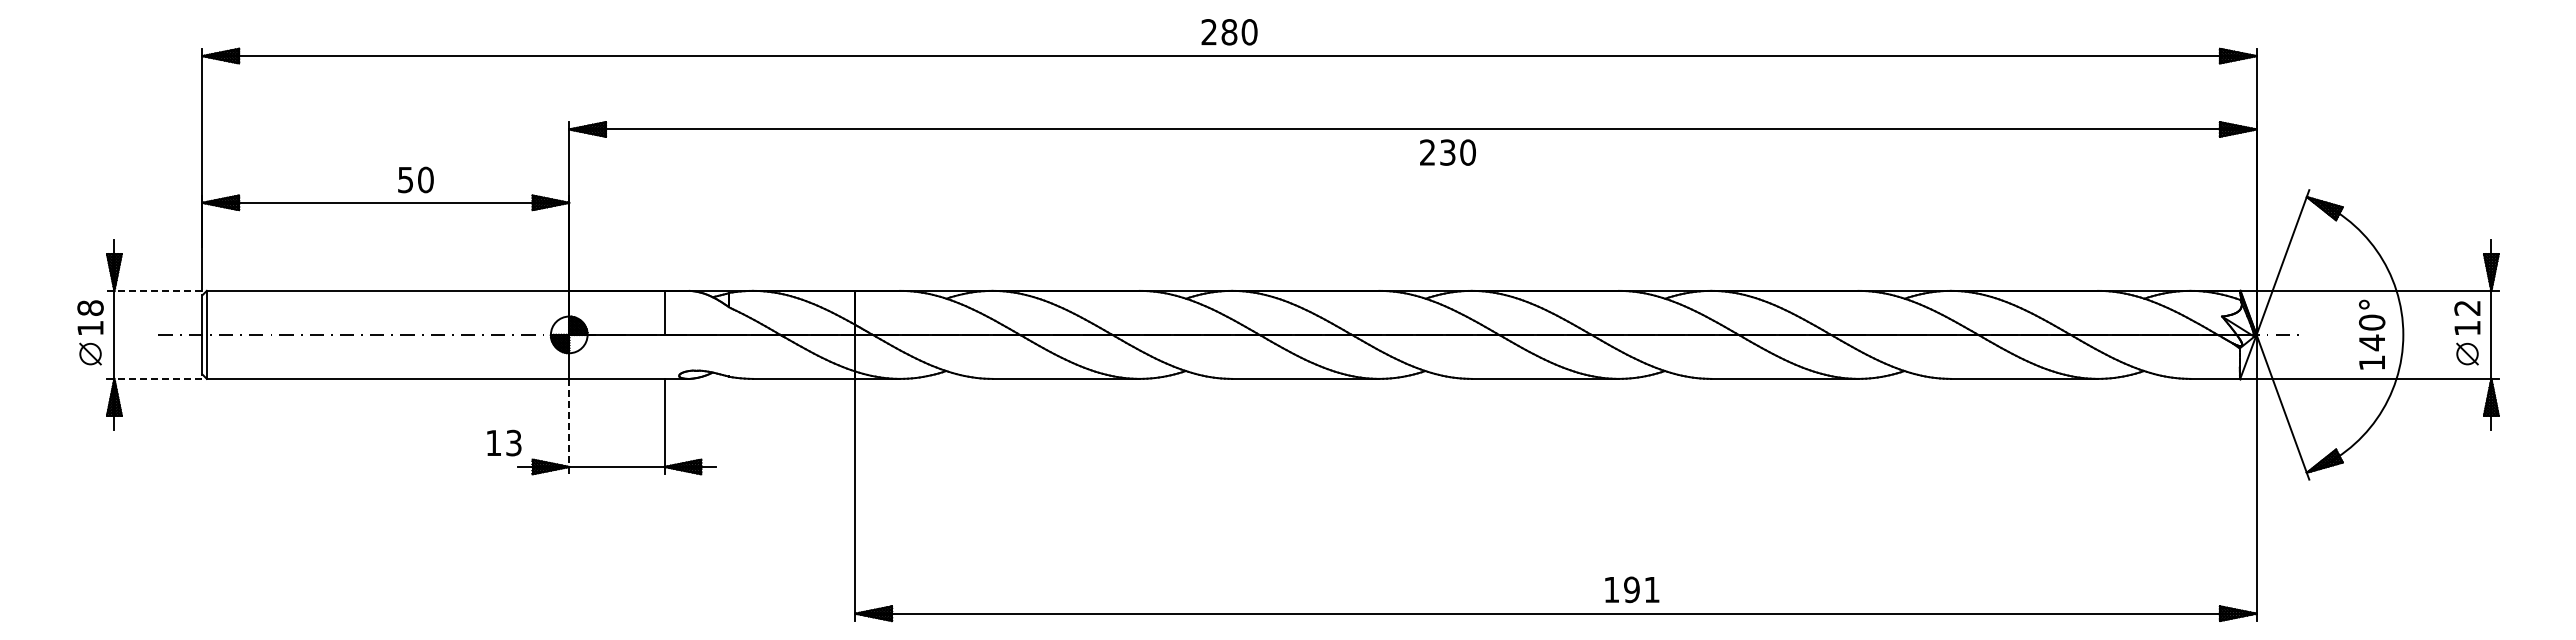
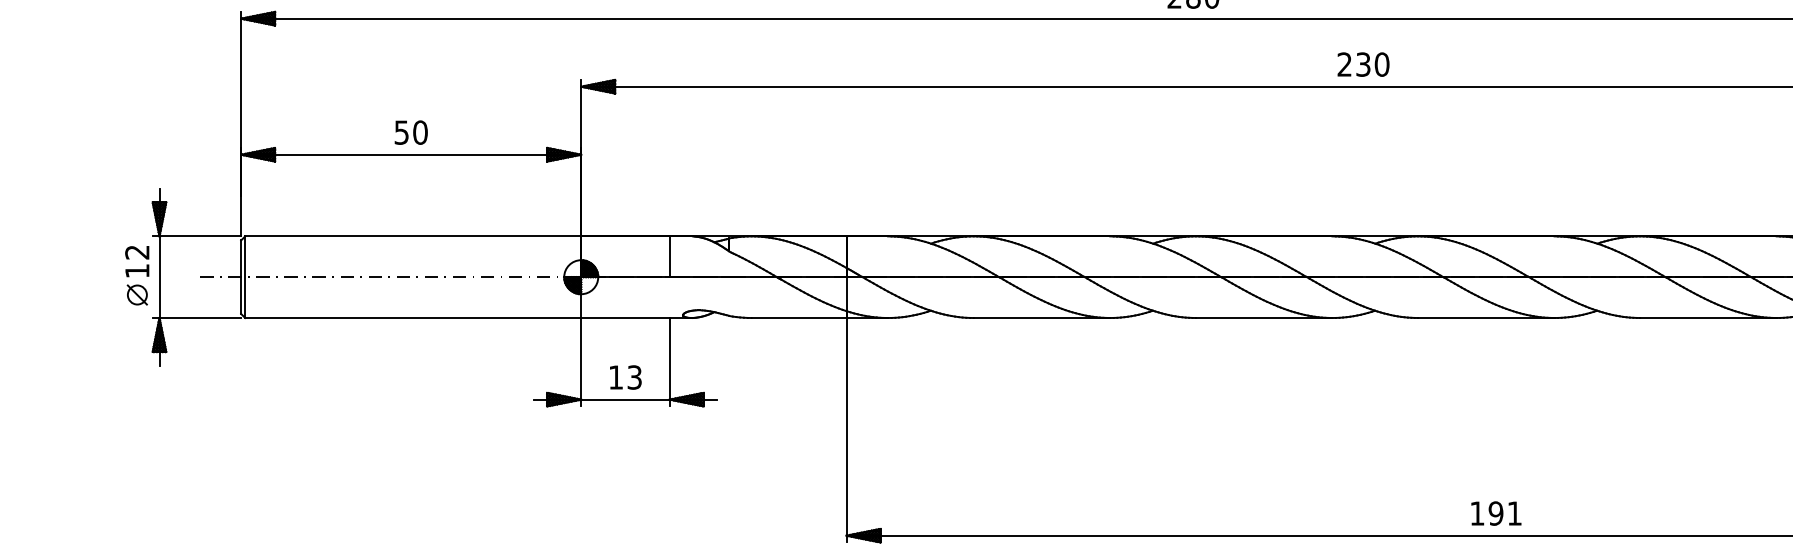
text: (1447, 152) -> (1363, 64), moved
text: (415, 179) -> (410, 132), moved
line: (154, 290) -> (196, 236), dashed -> solid
text: (90, 307) -> (137, 251), 18 -> 12
line: (157, 378) -> (199, 317), dashed -> solid
line: (569, 426) -> (581, 362), dashed -> solid
text: (504, 442) -> (625, 376), moved
text: (1632, 589) -> (1496, 513), moved

